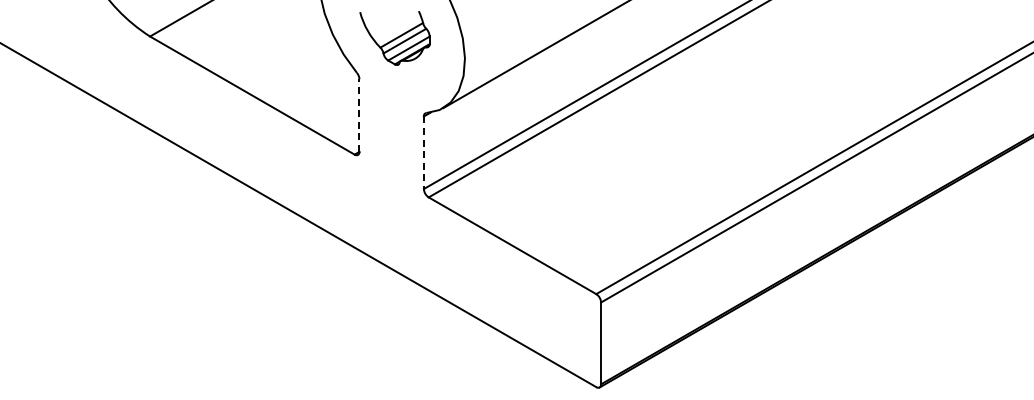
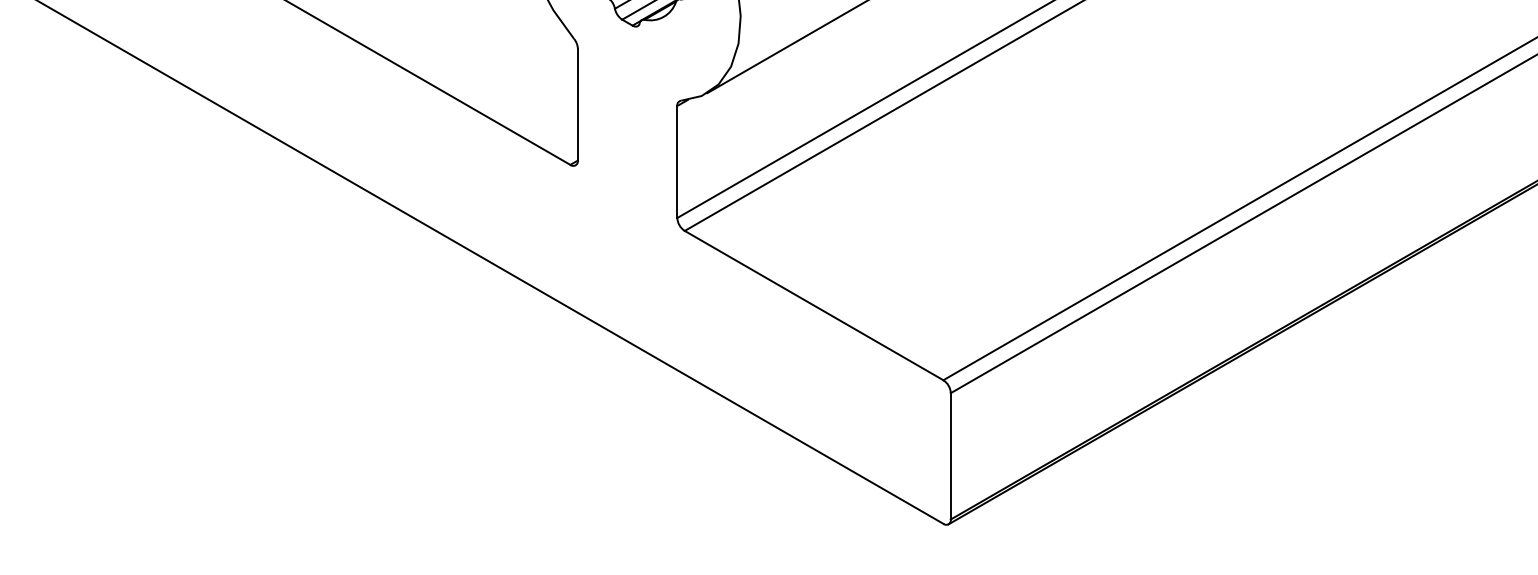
line: (359, 115) -> (577, 104), dashed -> solid
line: (423, 153) -> (676, 163), dashed -> solid

